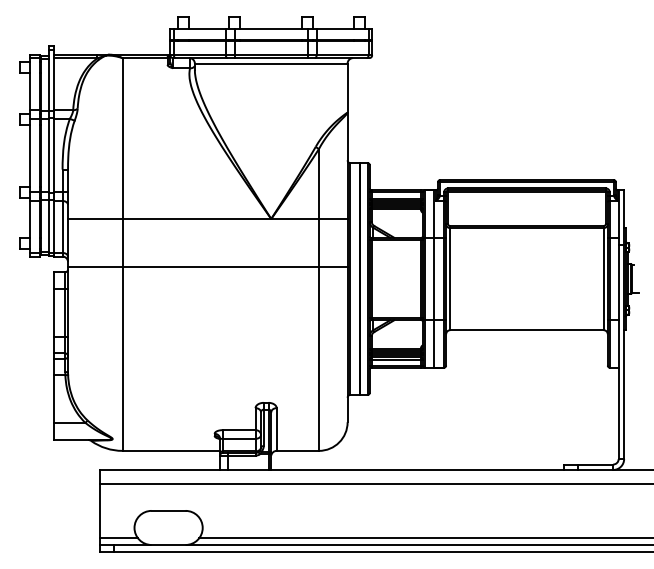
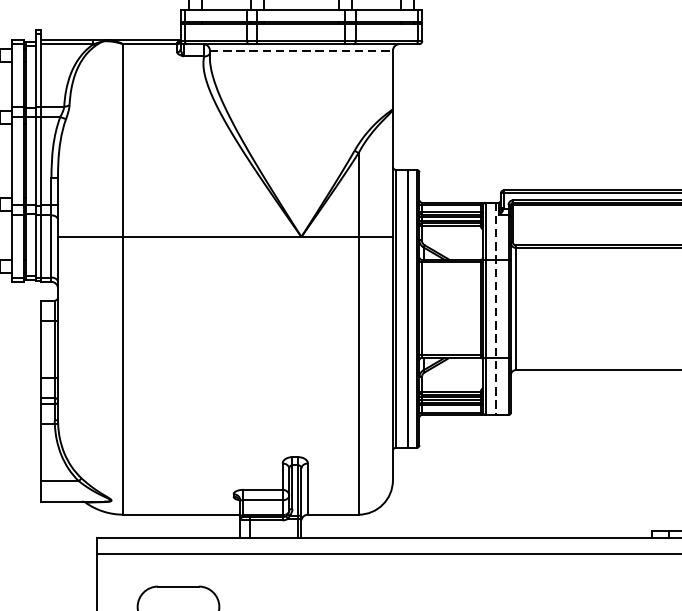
line: (271, 63) -> (301, 50), solid -> dashed
line: (207, 266) -> (225, 293), removed
line: (433, 279) -> (495, 309), solid -> dashed

